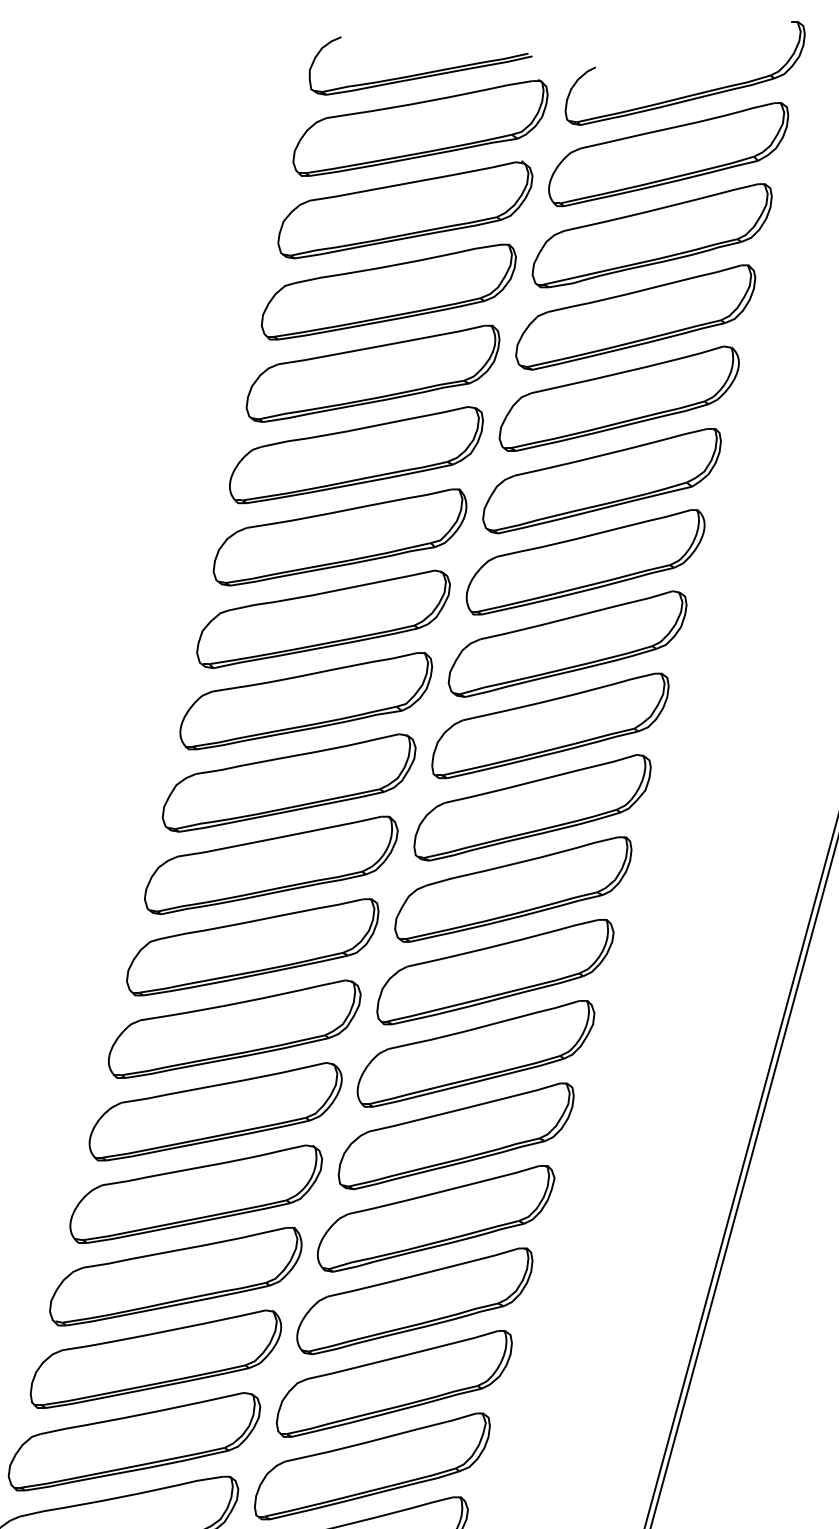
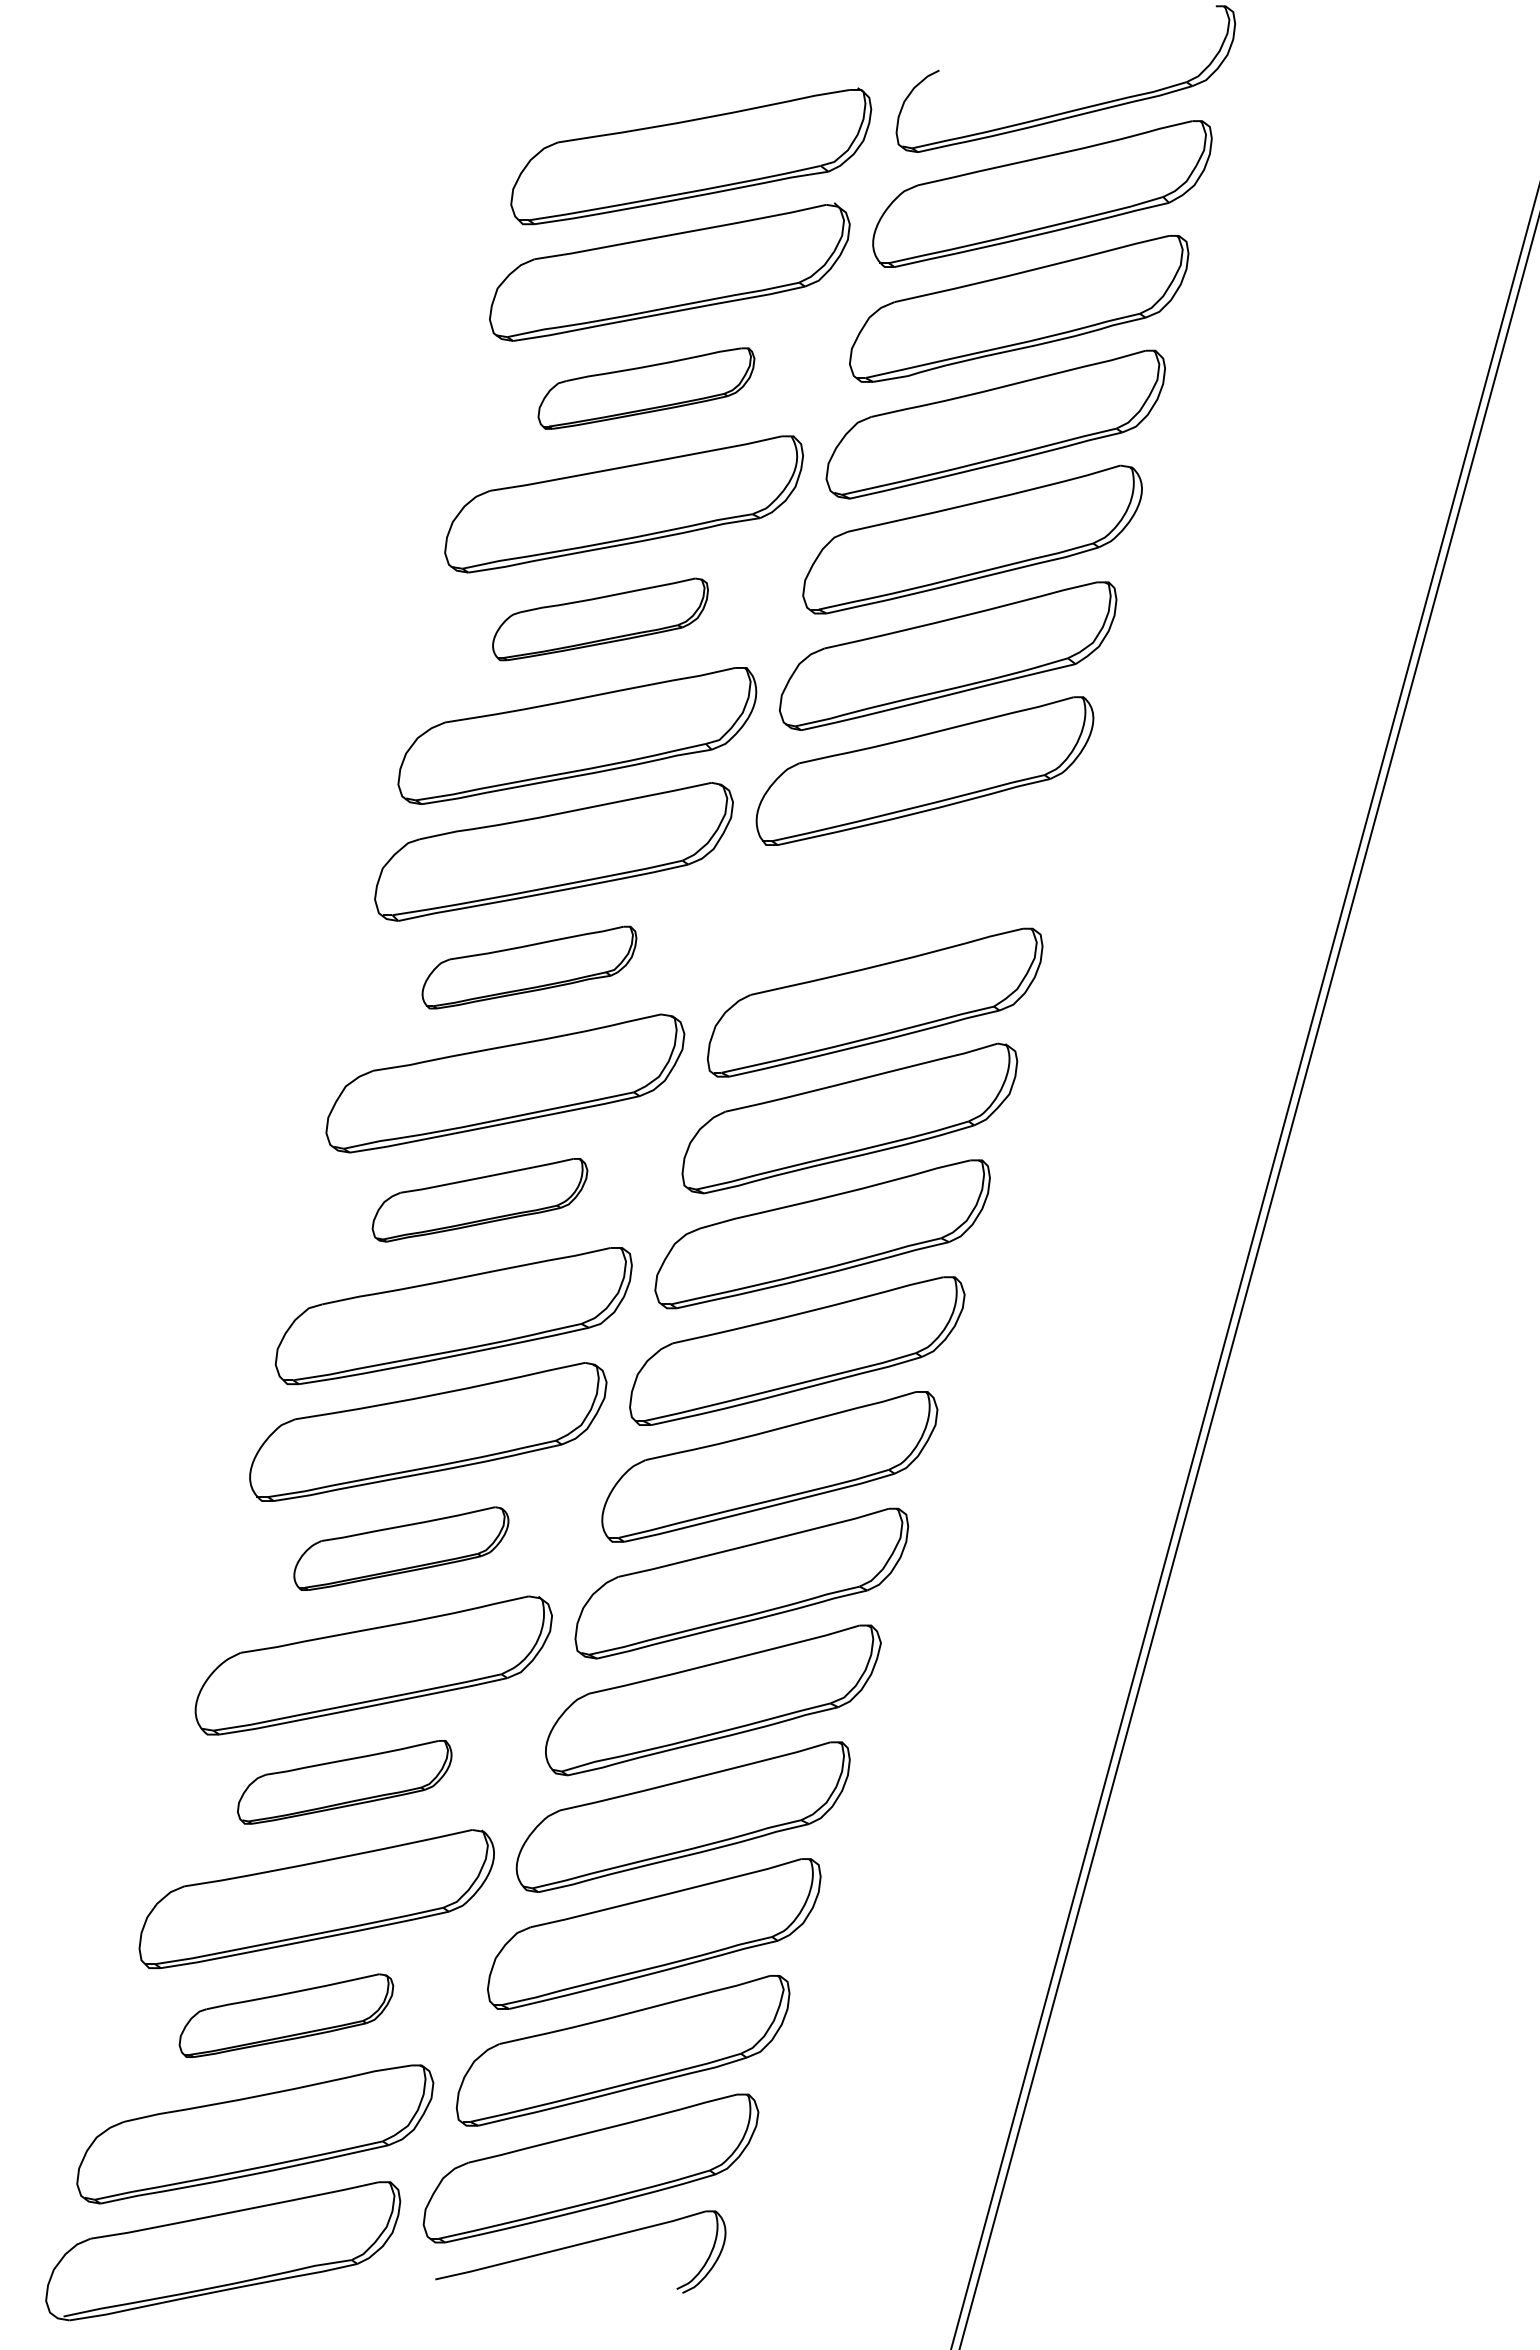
part: (422, 72) -> (694, 78), removed
part: (388, 291) -> (646, 388), size x0.6
part: (356, 455) -> (600, 619), size x0.6
part: (567, 643) -> (899, 886), removed
part: (306, 701) -> (529, 967), size x0.6
part: (270, 865) -> (479, 1200), size x0.6
part: (215, 1111) -> (401, 1548), size x0.6
part: (175, 1276) -> (344, 1782), size x0.6
part: (134, 1441) -> (286, 2015), size x0.6

